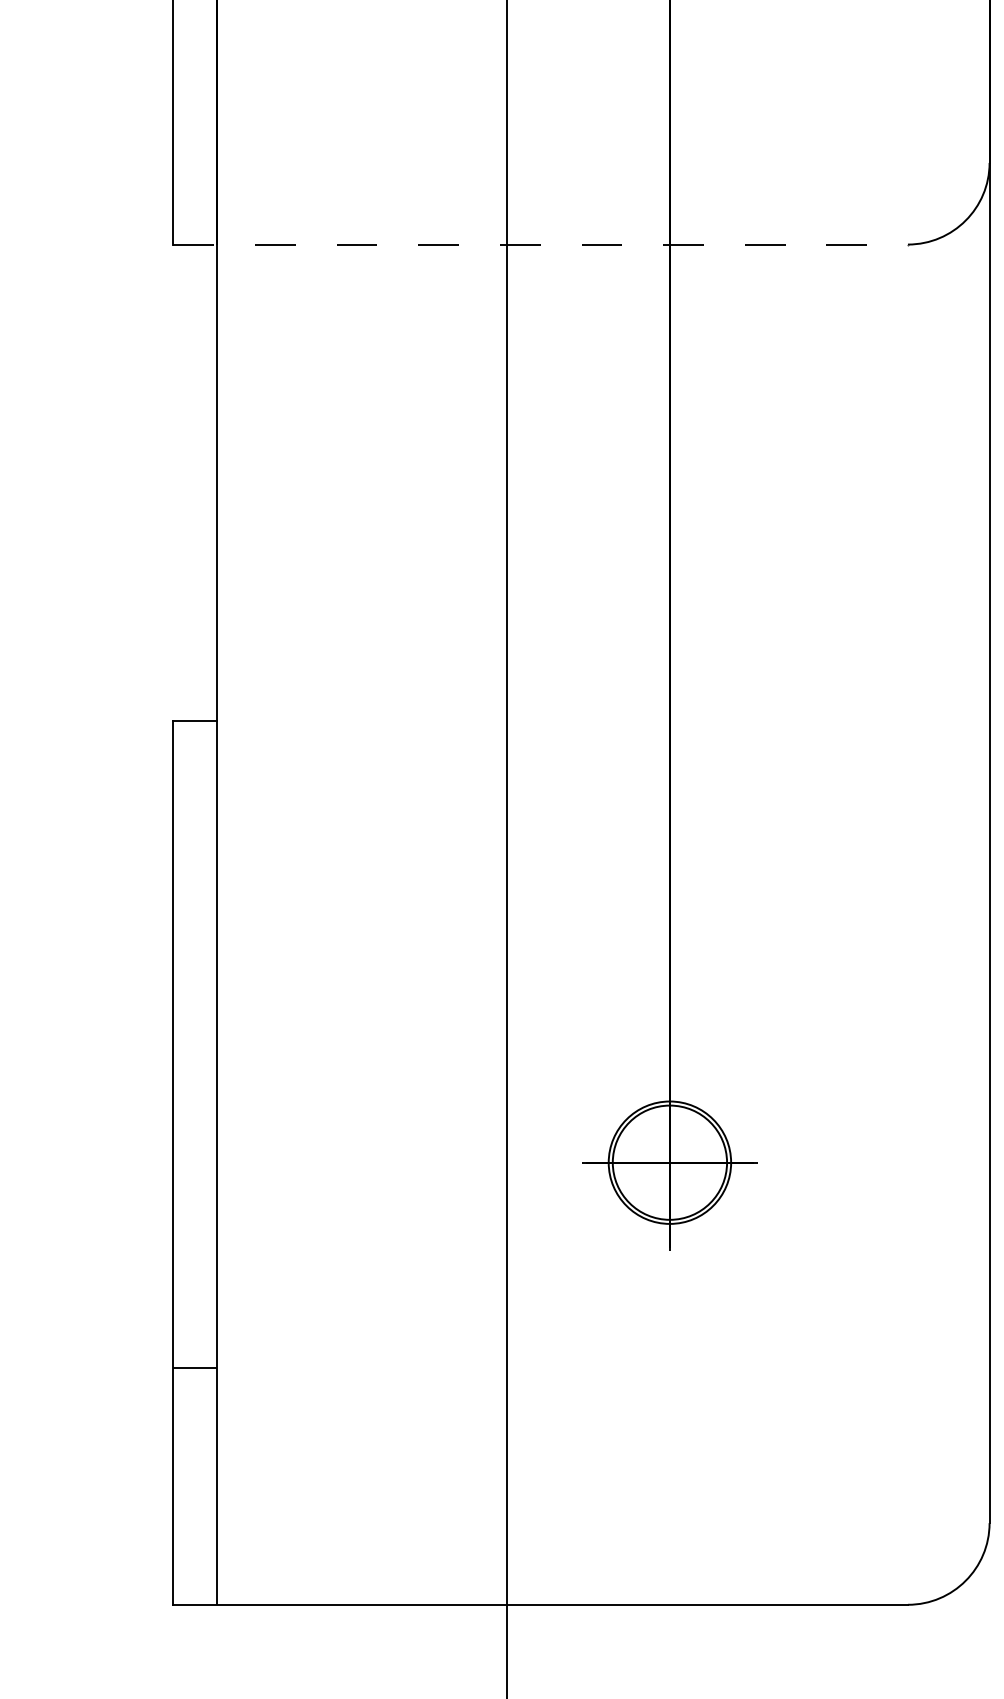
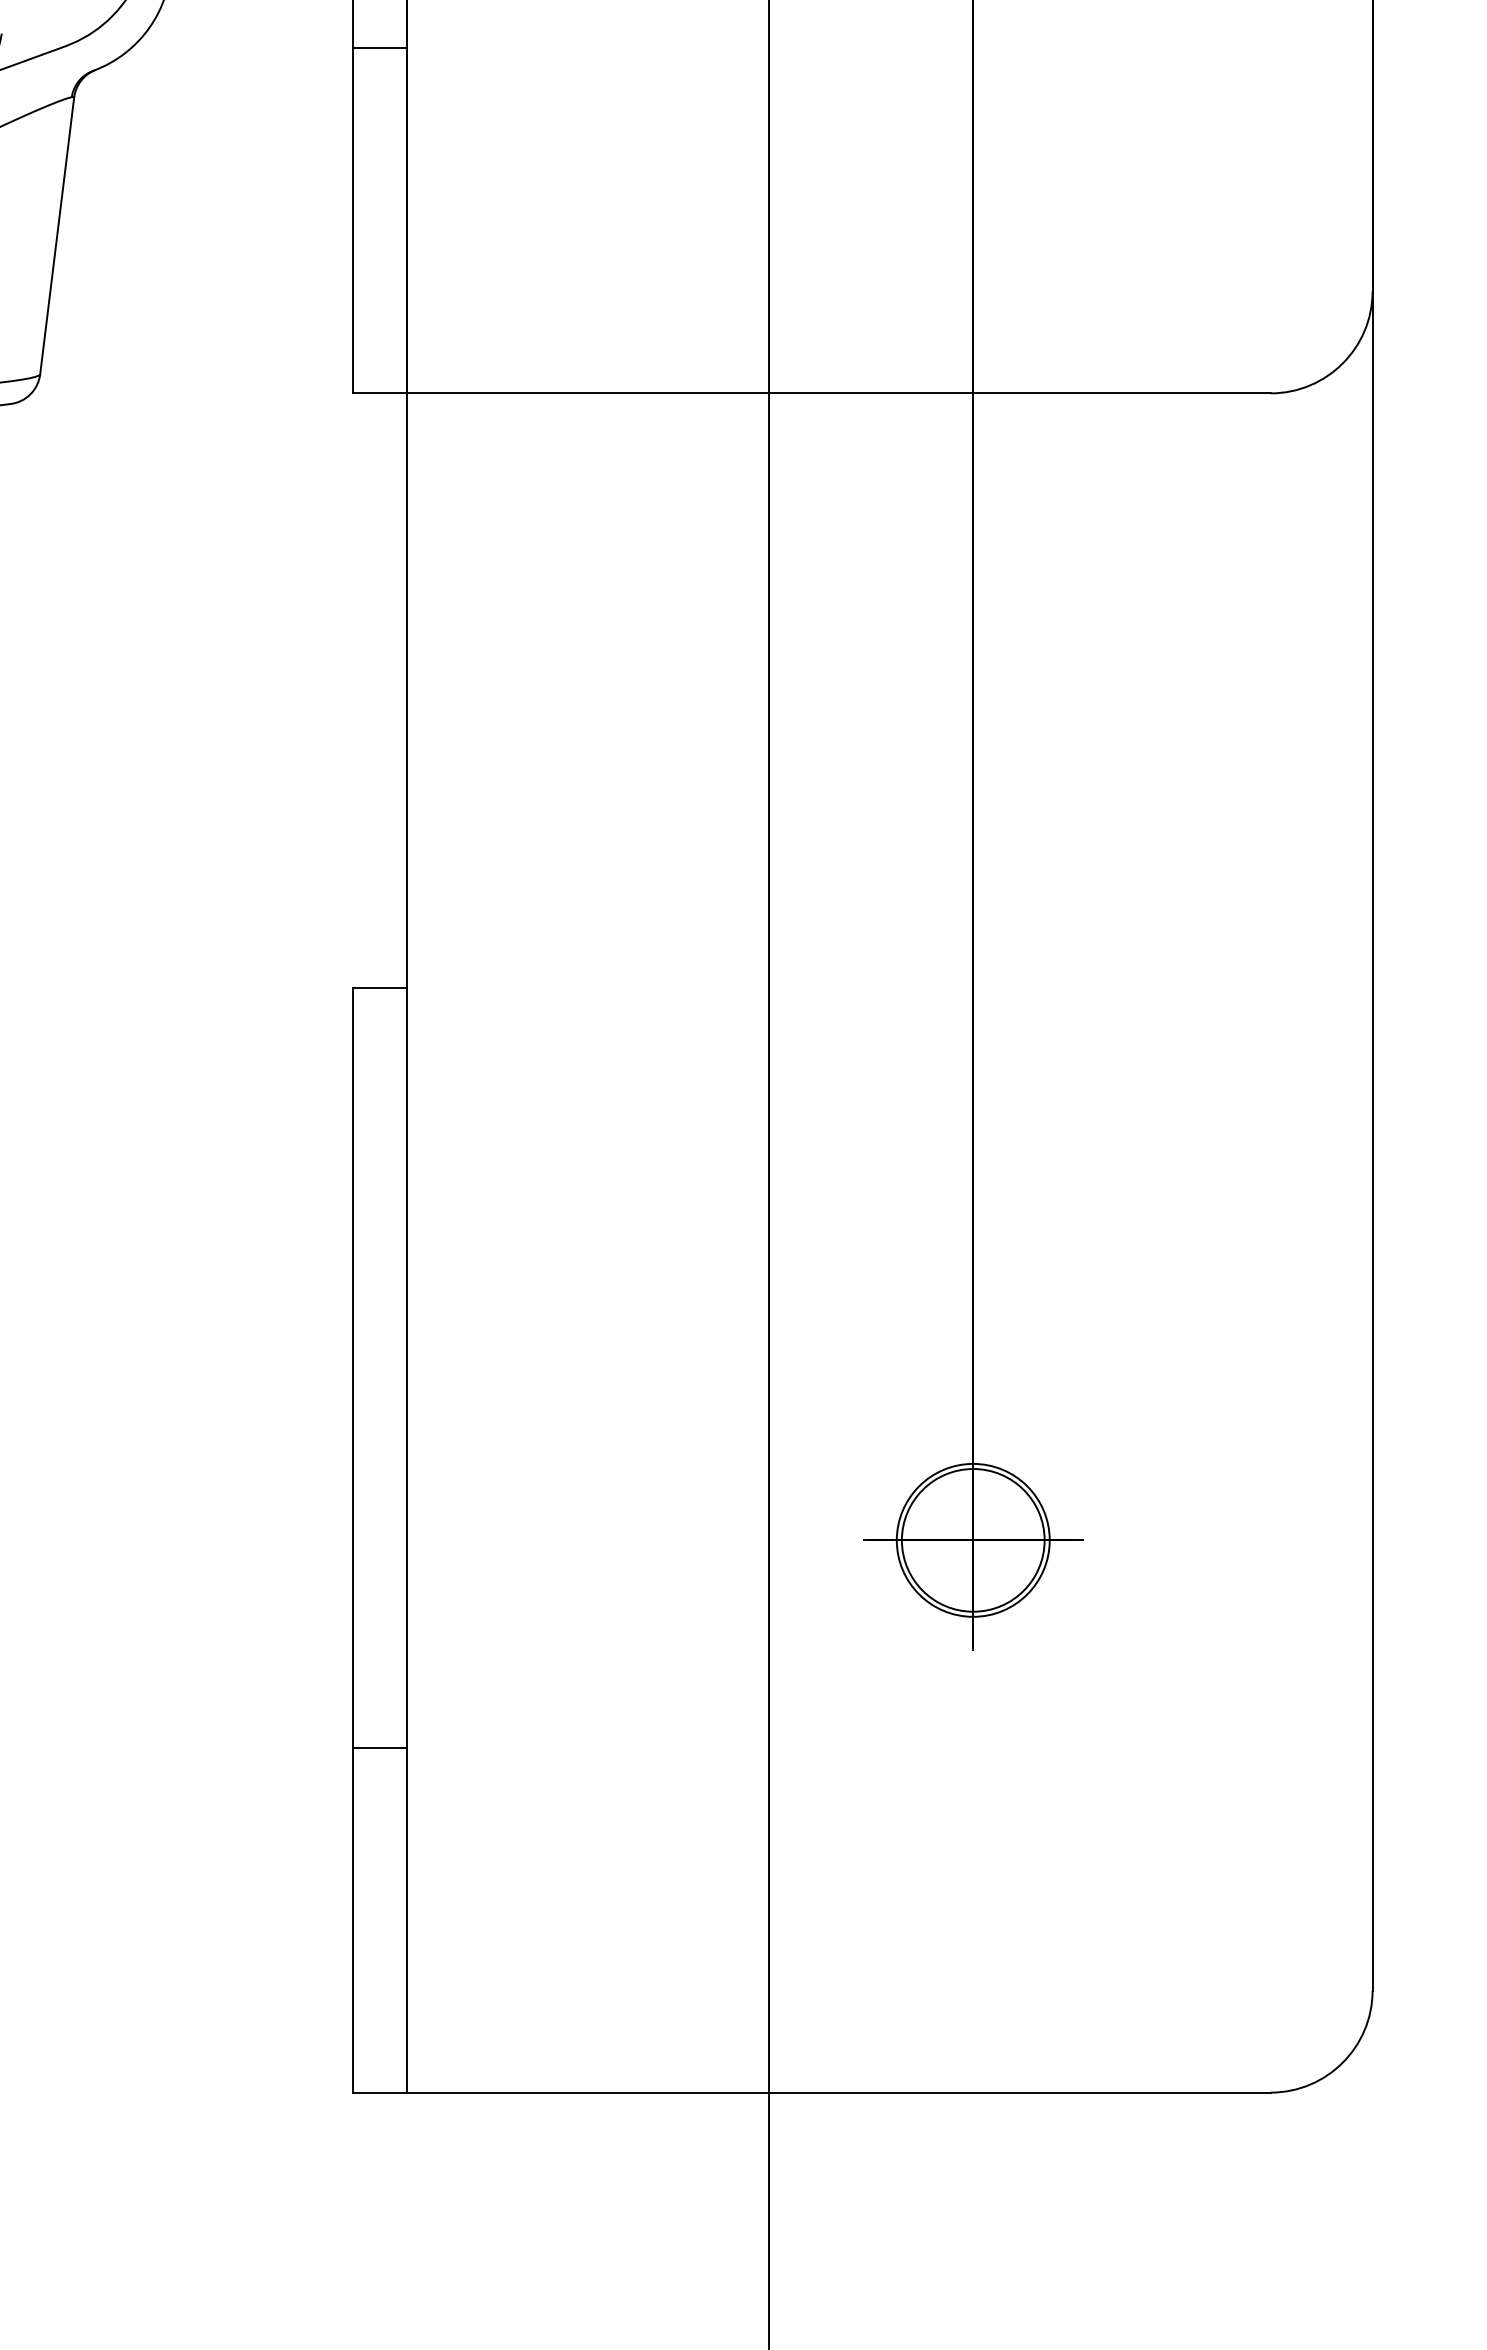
line: (540, 244) -> (811, 393), dashed -> solid
line: (195, 1367) -> (380, 1747), moved

